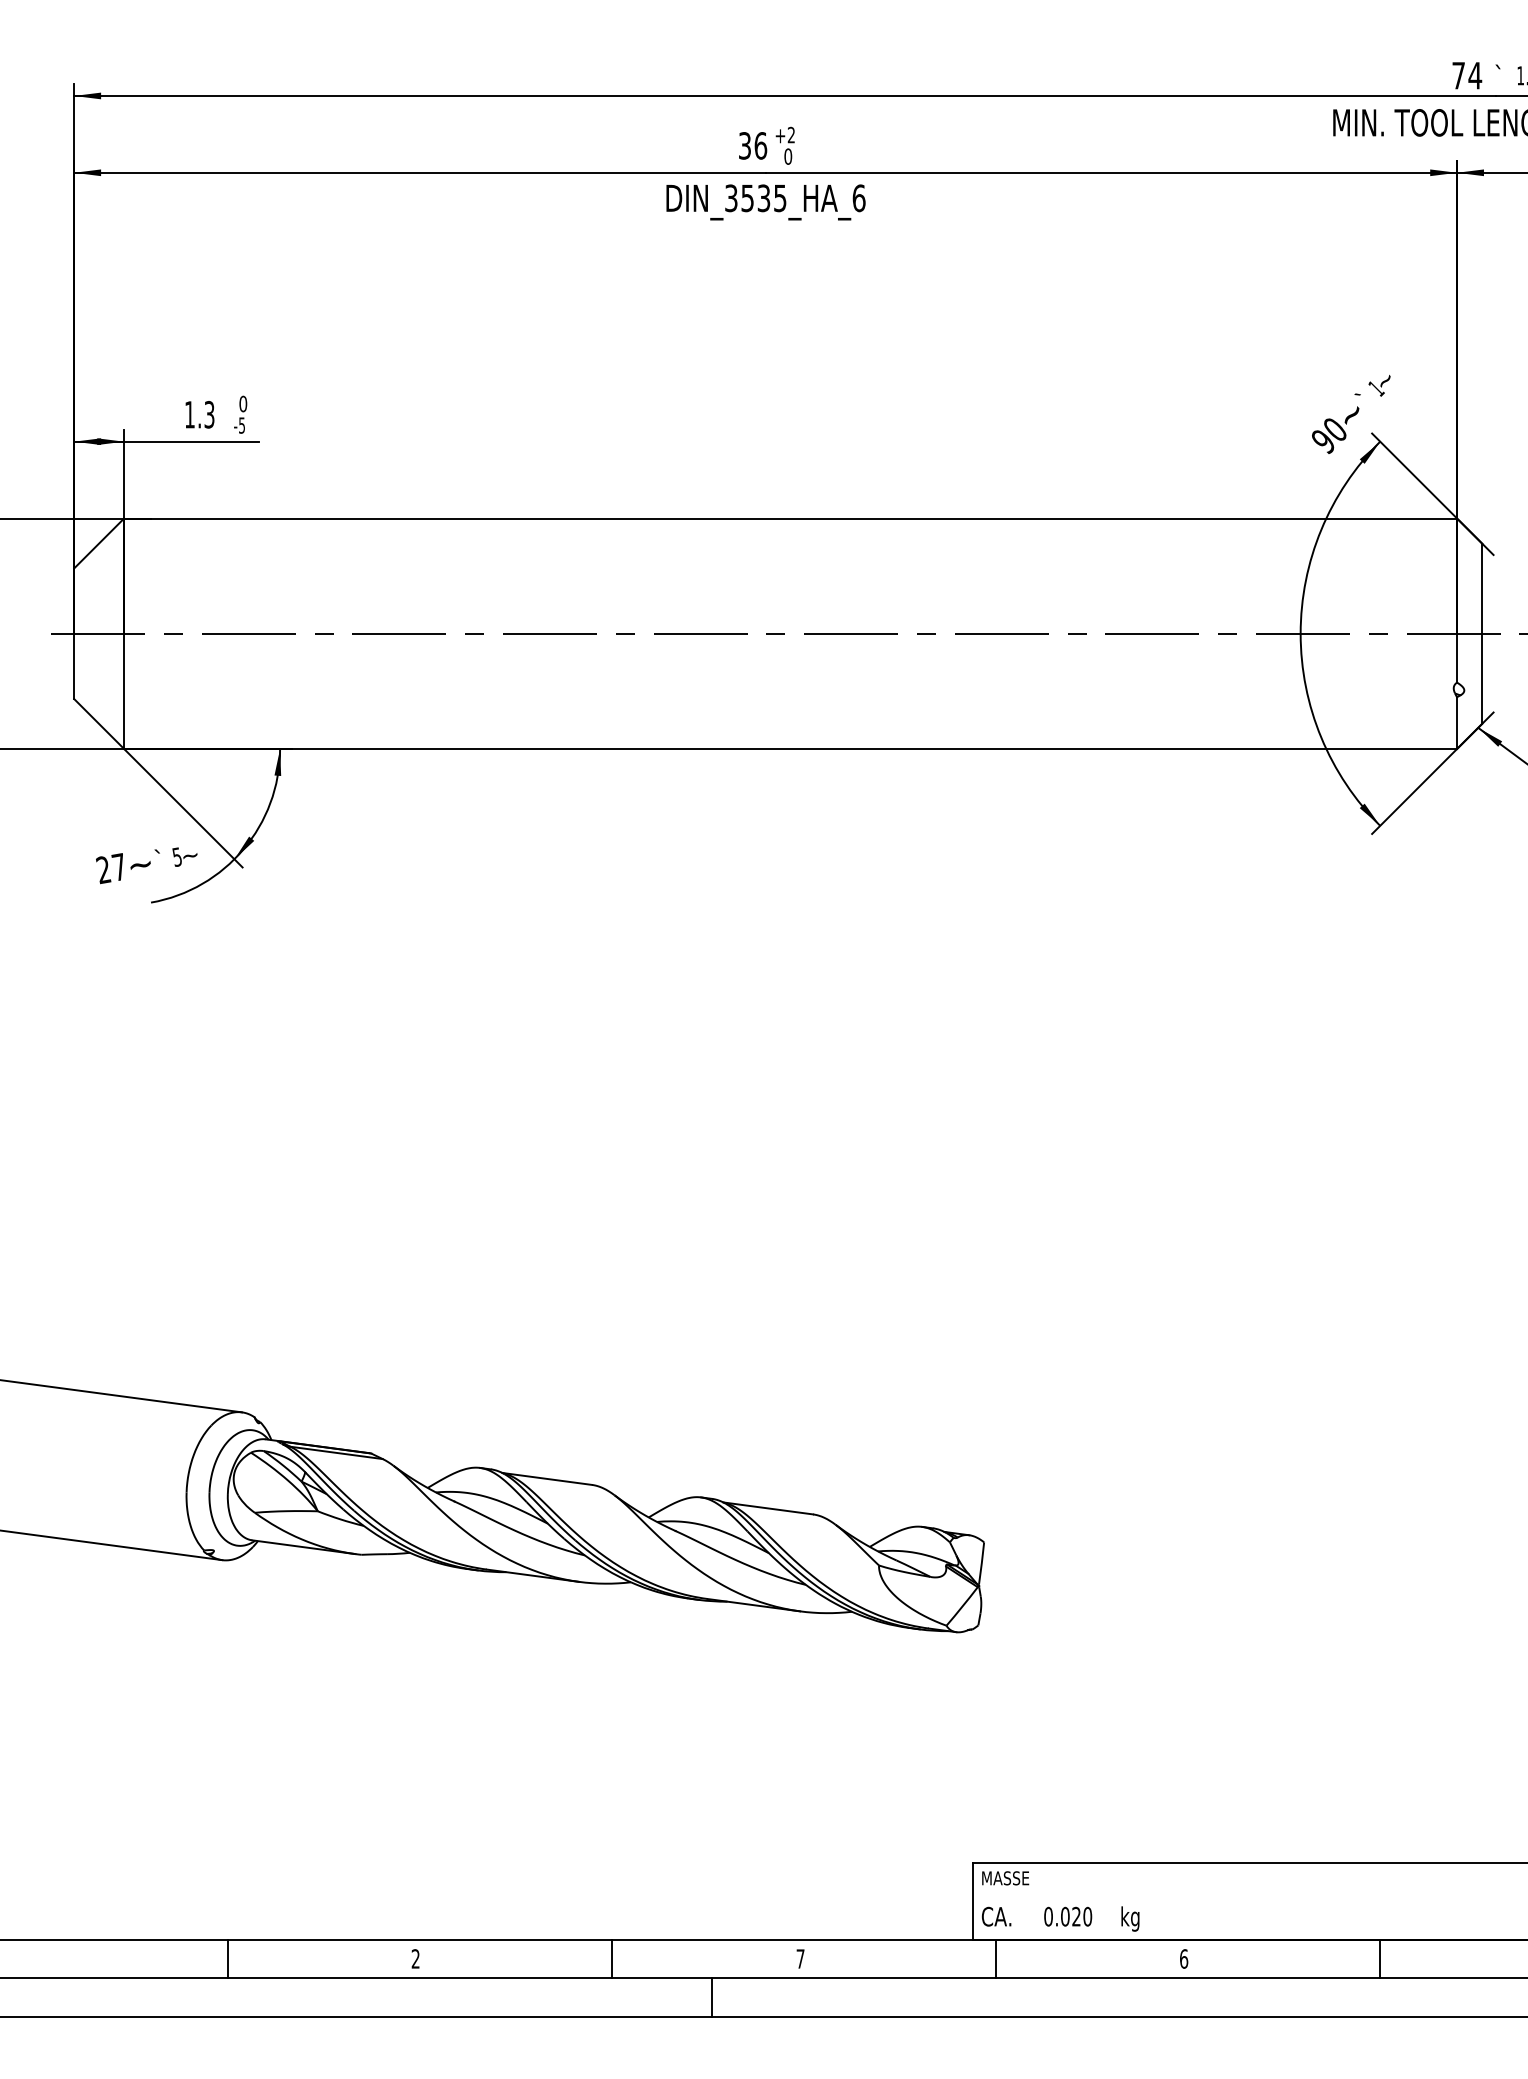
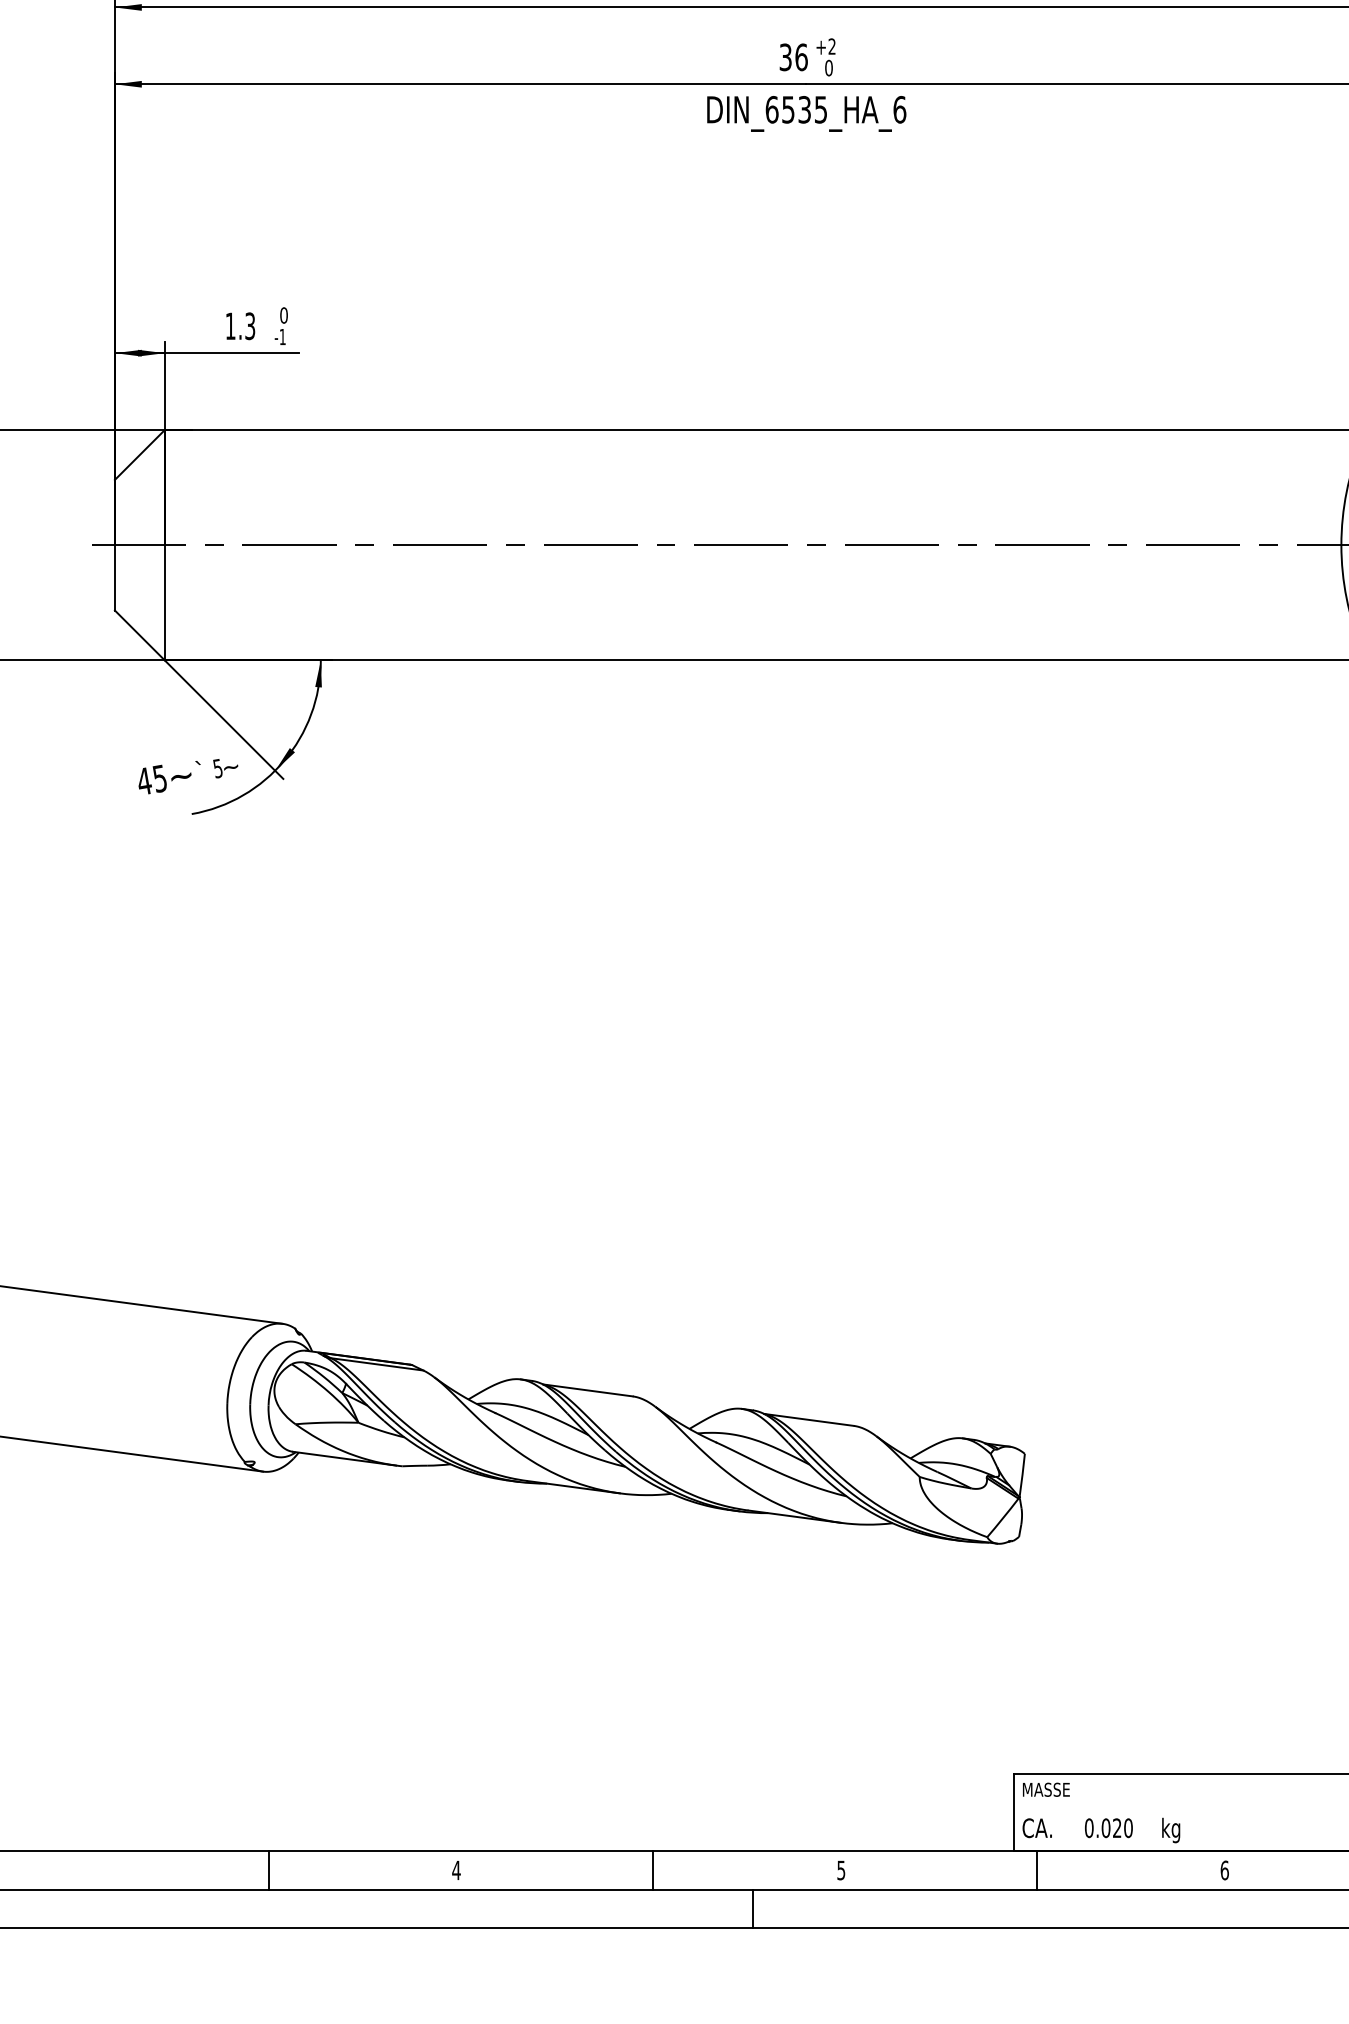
text: (731, 198) -> (772, 109), DIN_3535_HA_6 -> DIN_6535_HA_6
text: (241, 425) -> (282, 336), -5 -> -1
text: (111, 868) -> (152, 779), 27 -> 45
text: (415, 1958) -> (456, 1869), 2 -> 4
text: (800, 1958) -> (841, 1869), 7 -> 5

